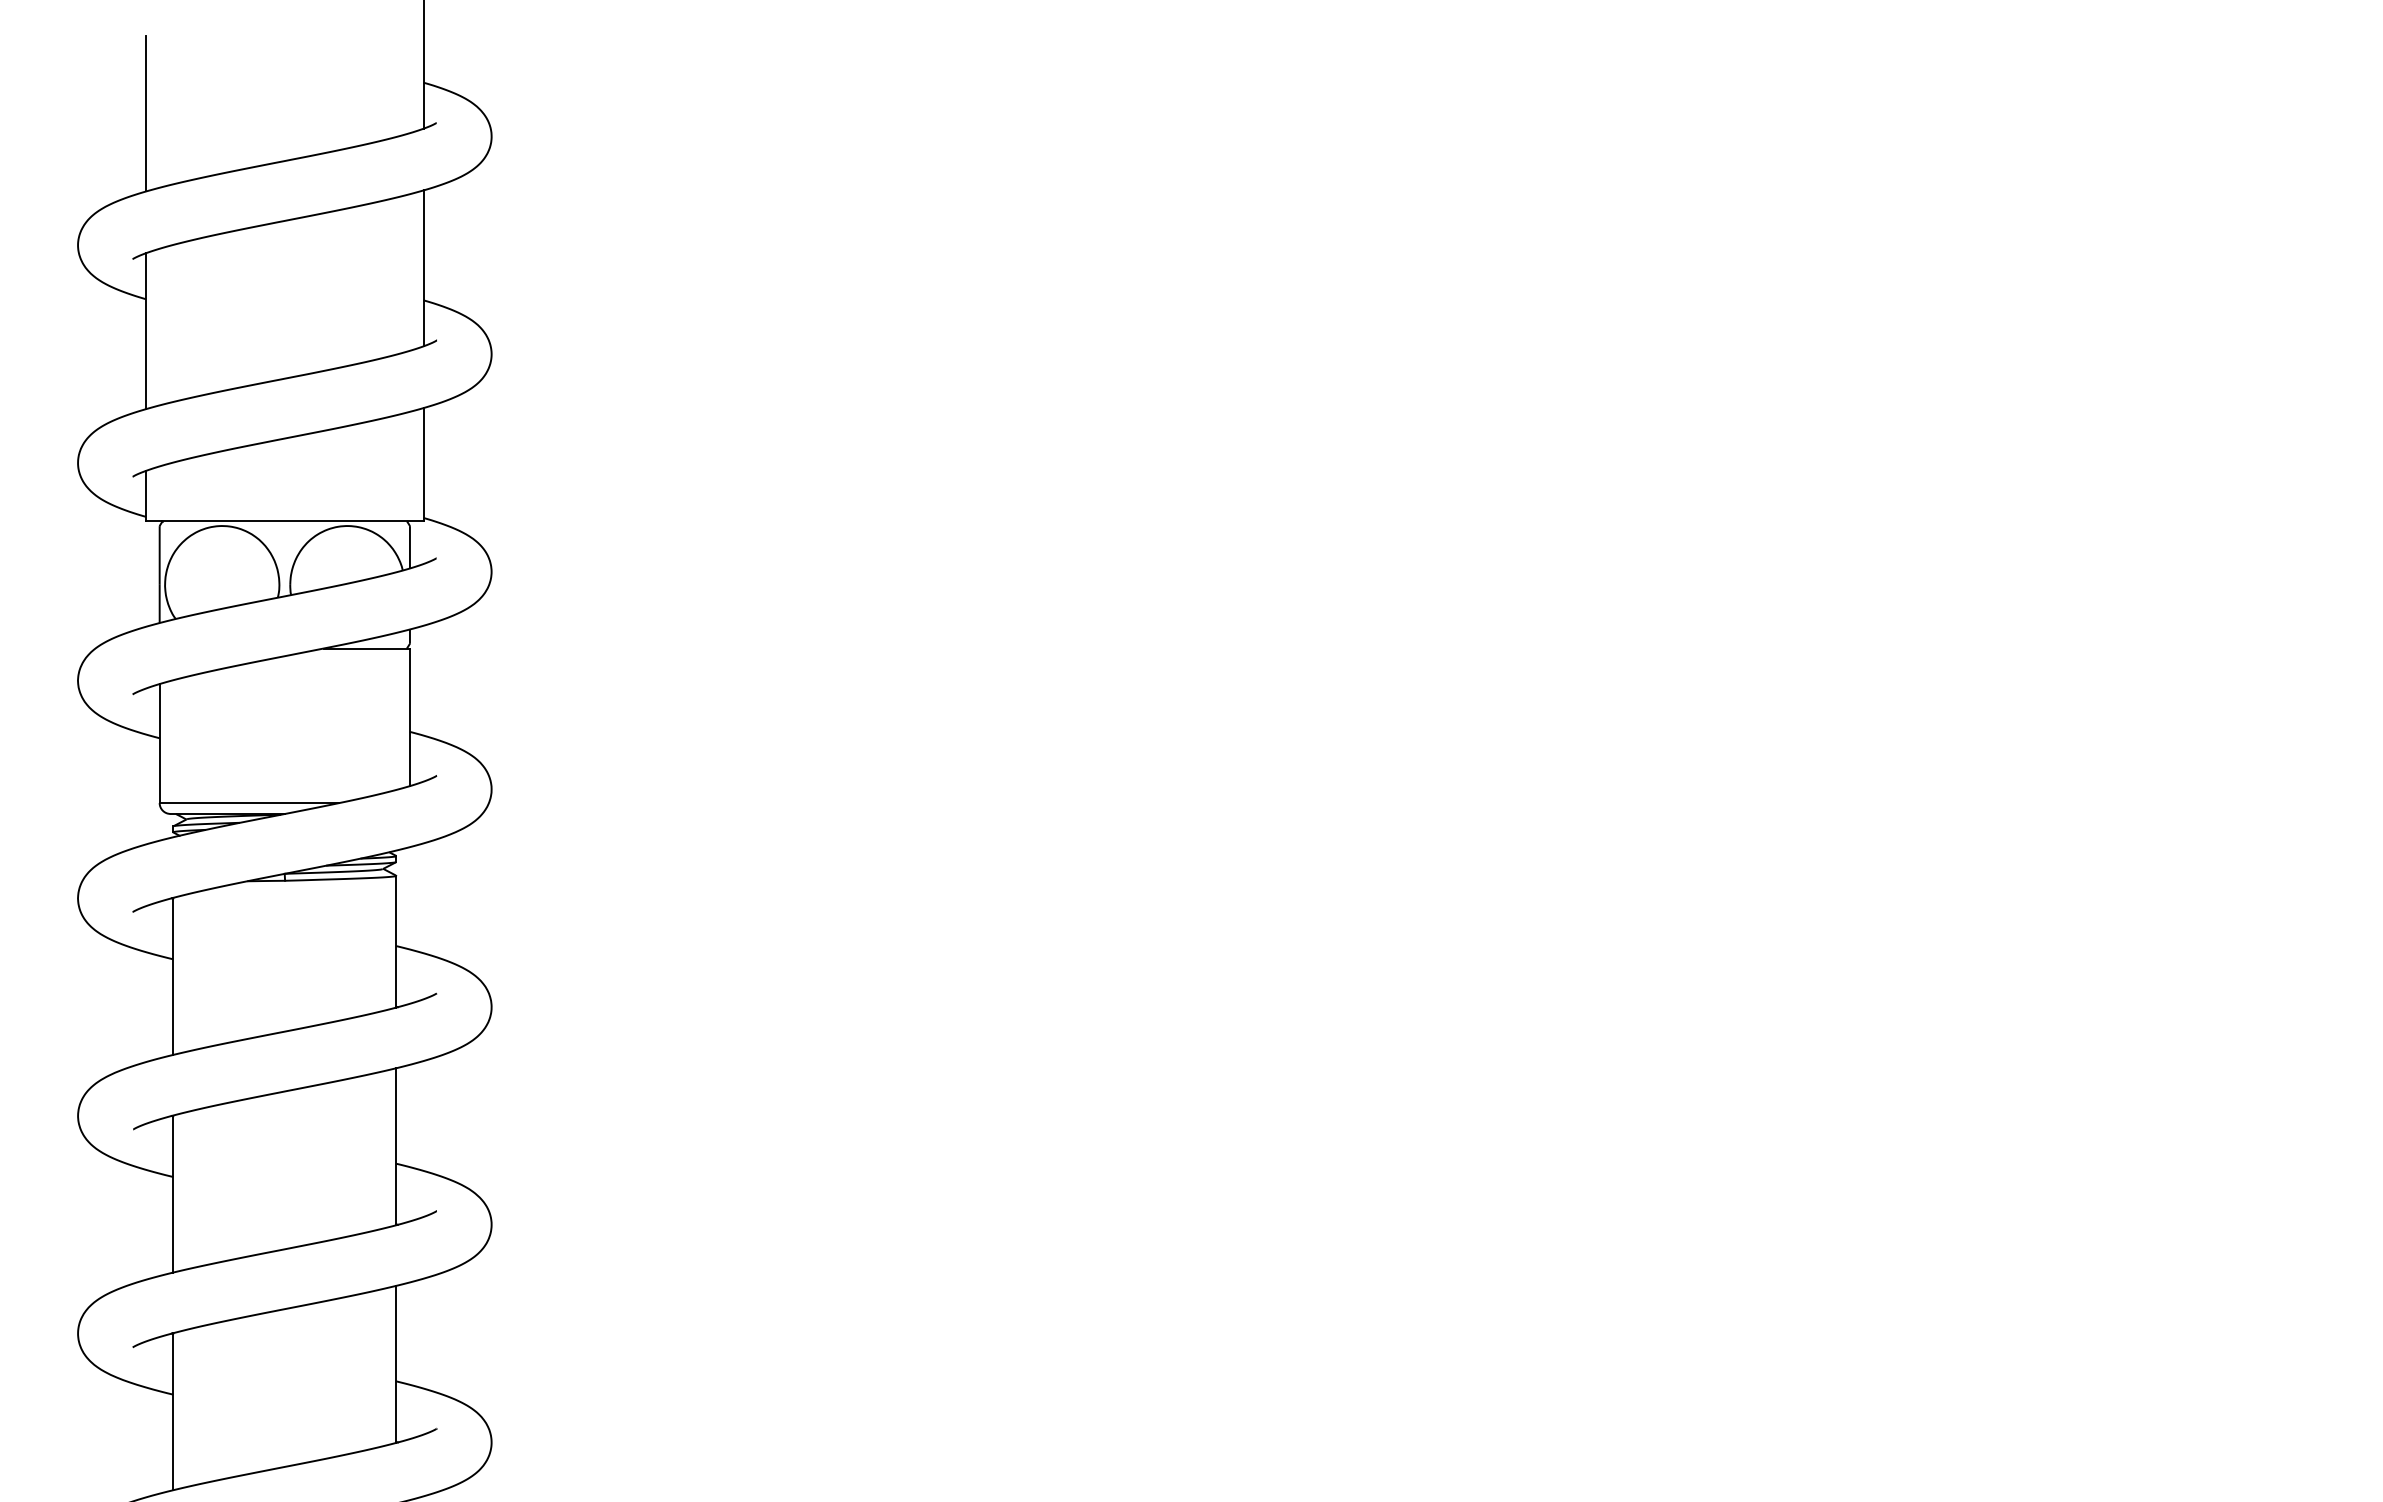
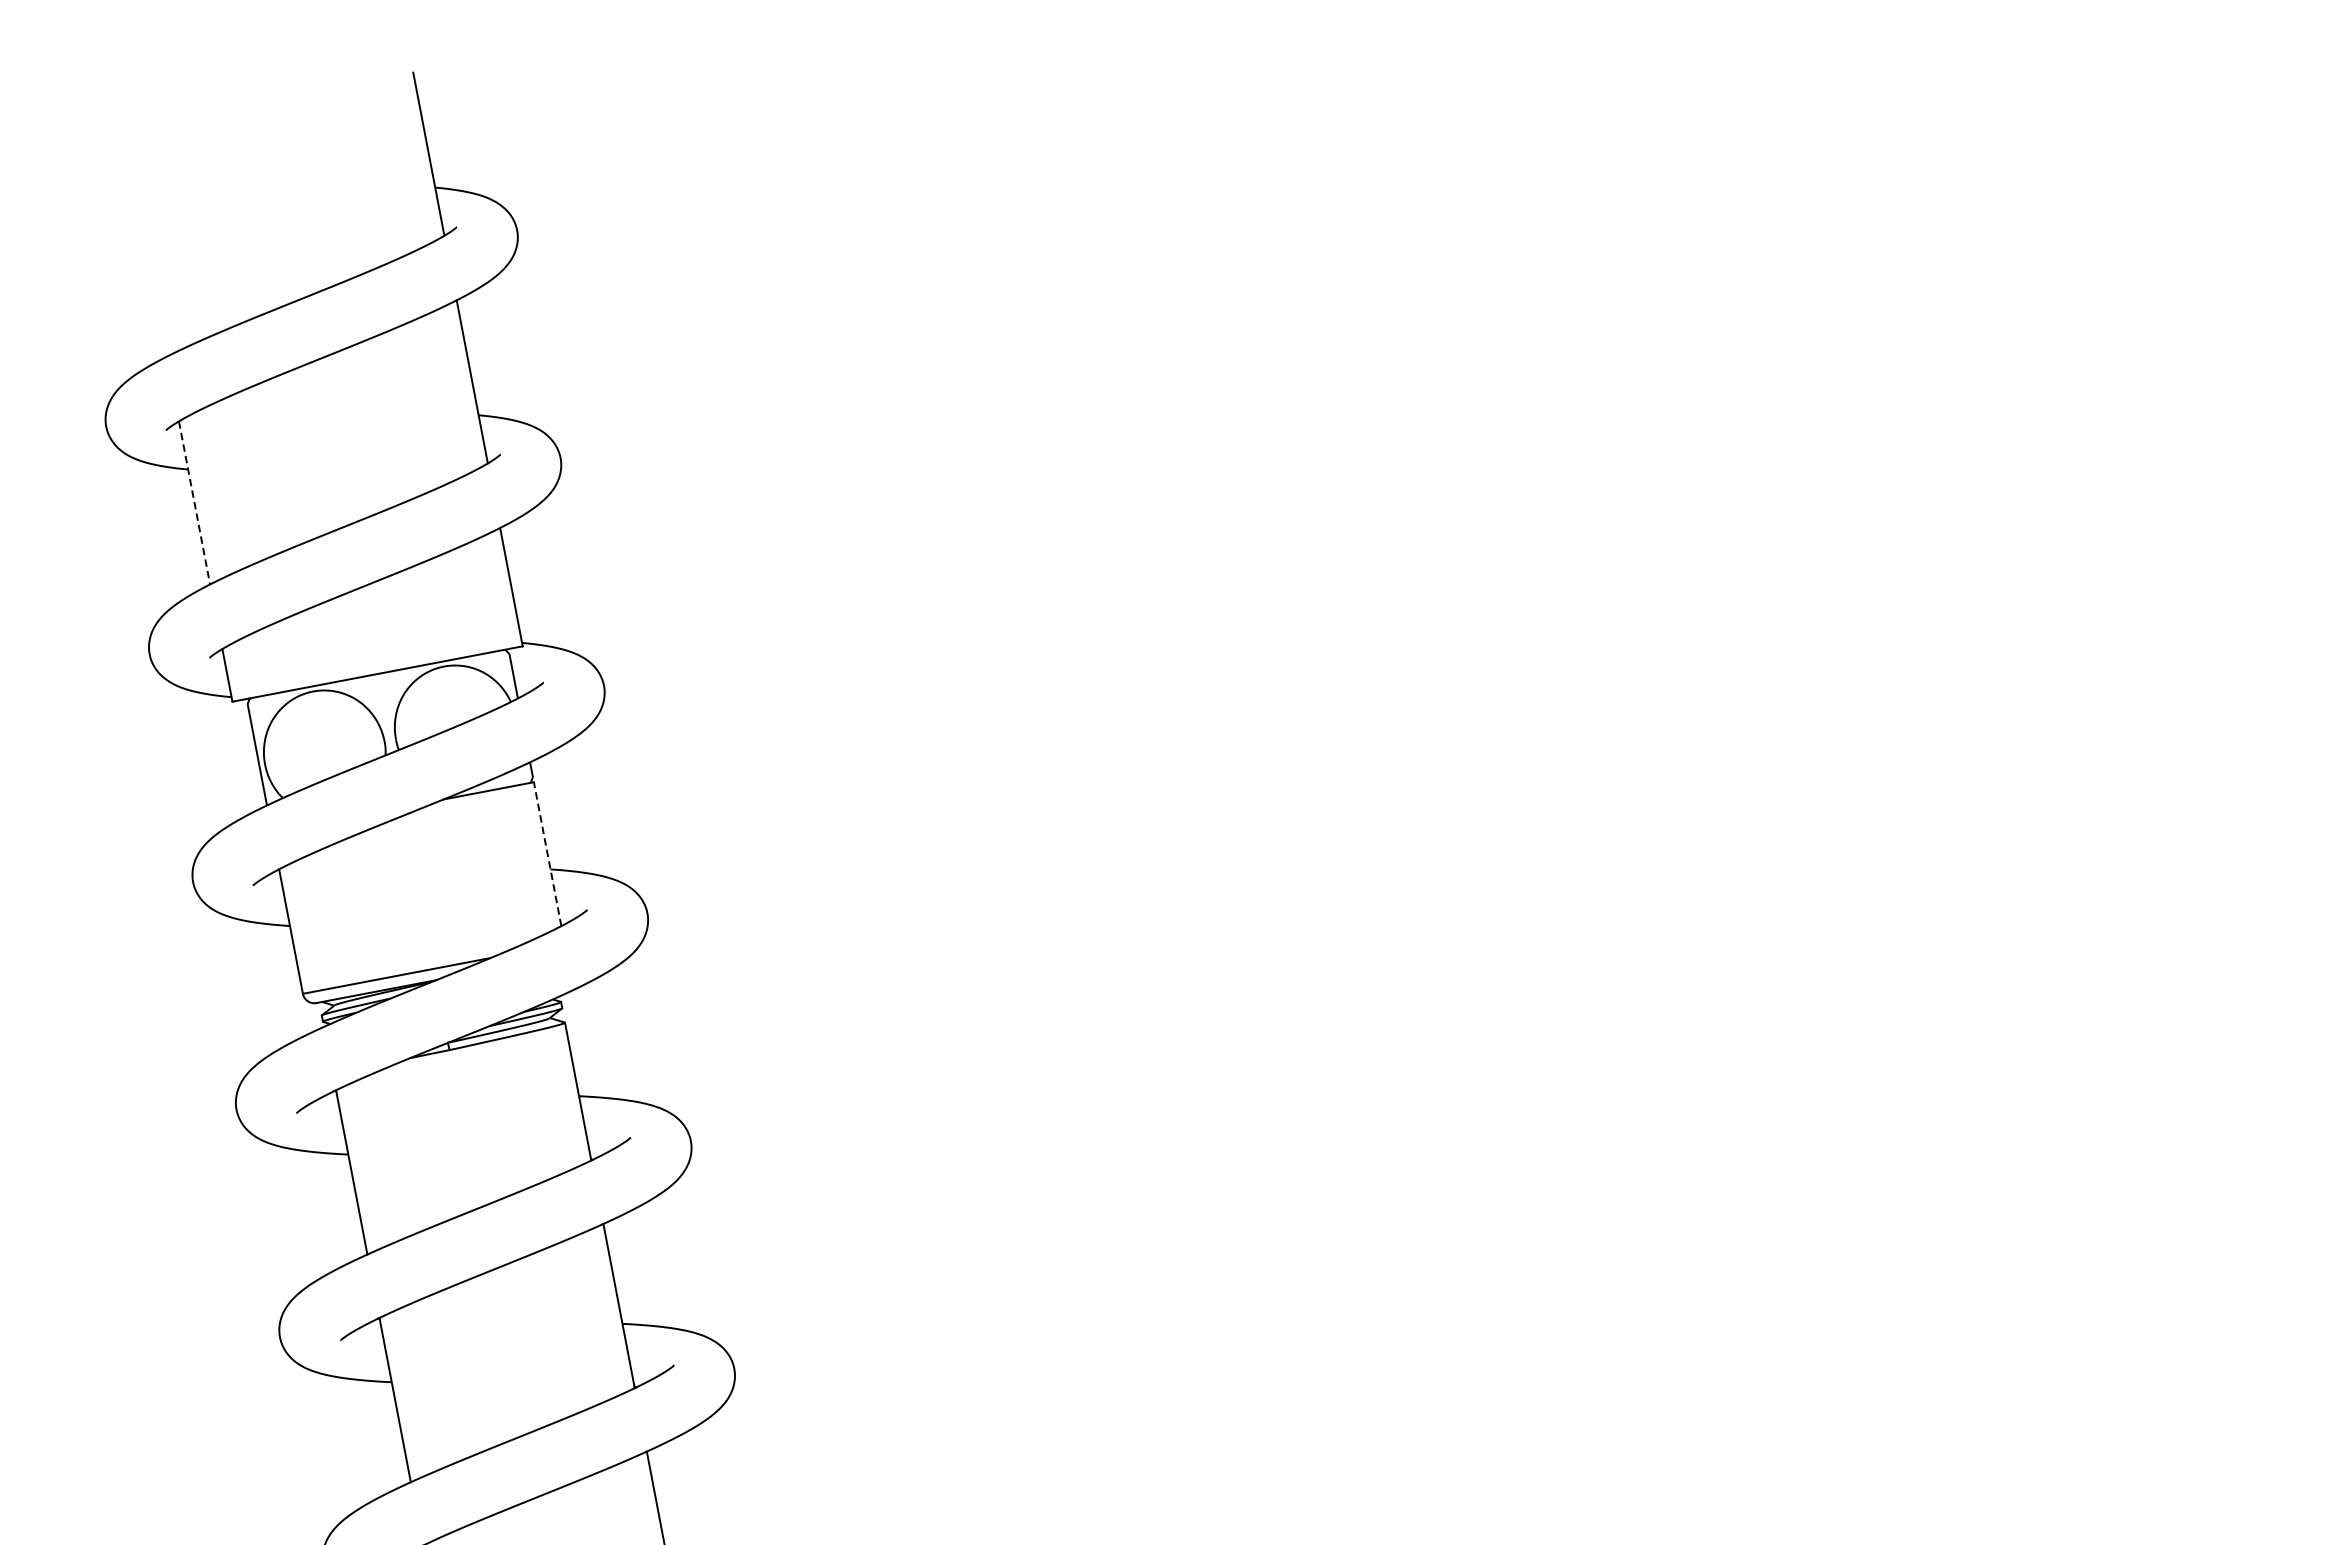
line: (146, 113) -> (151, 275), removed
line: (146, 331) -> (195, 503), solid -> dashed
line: (409, 717) -> (547, 854), solid -> dashed

